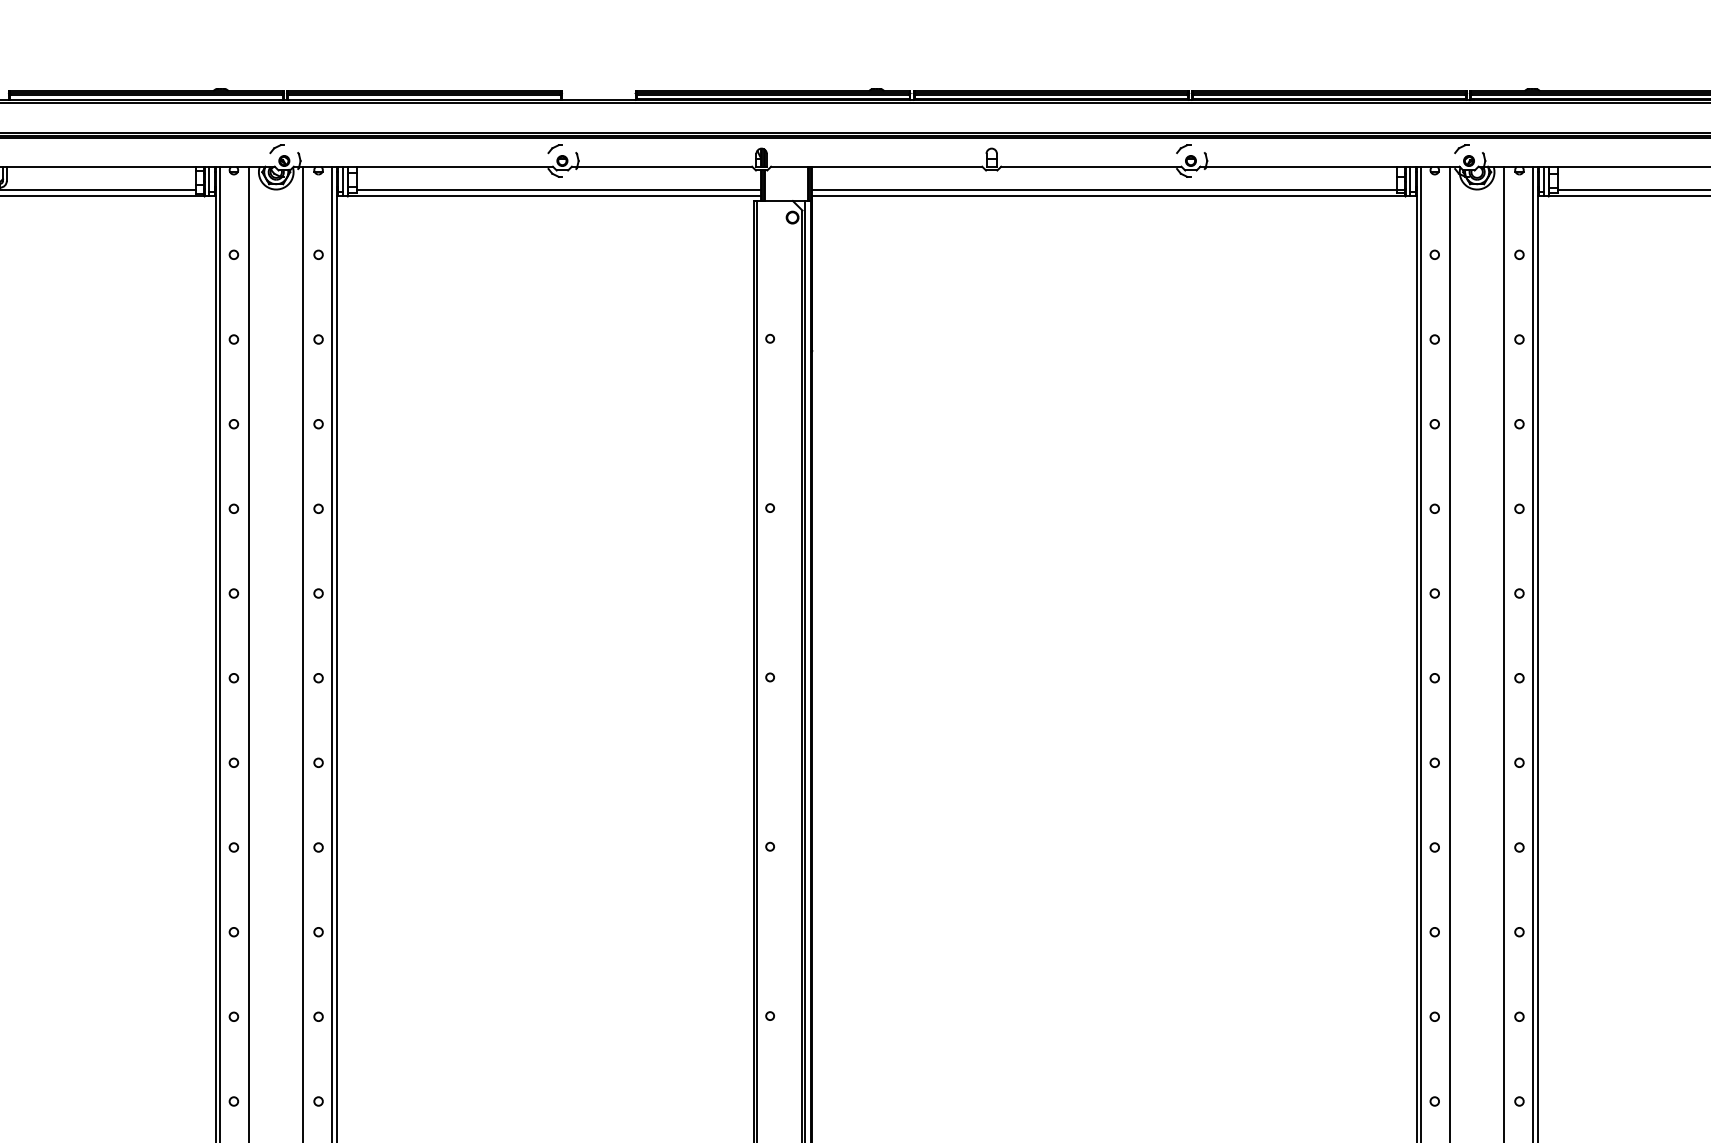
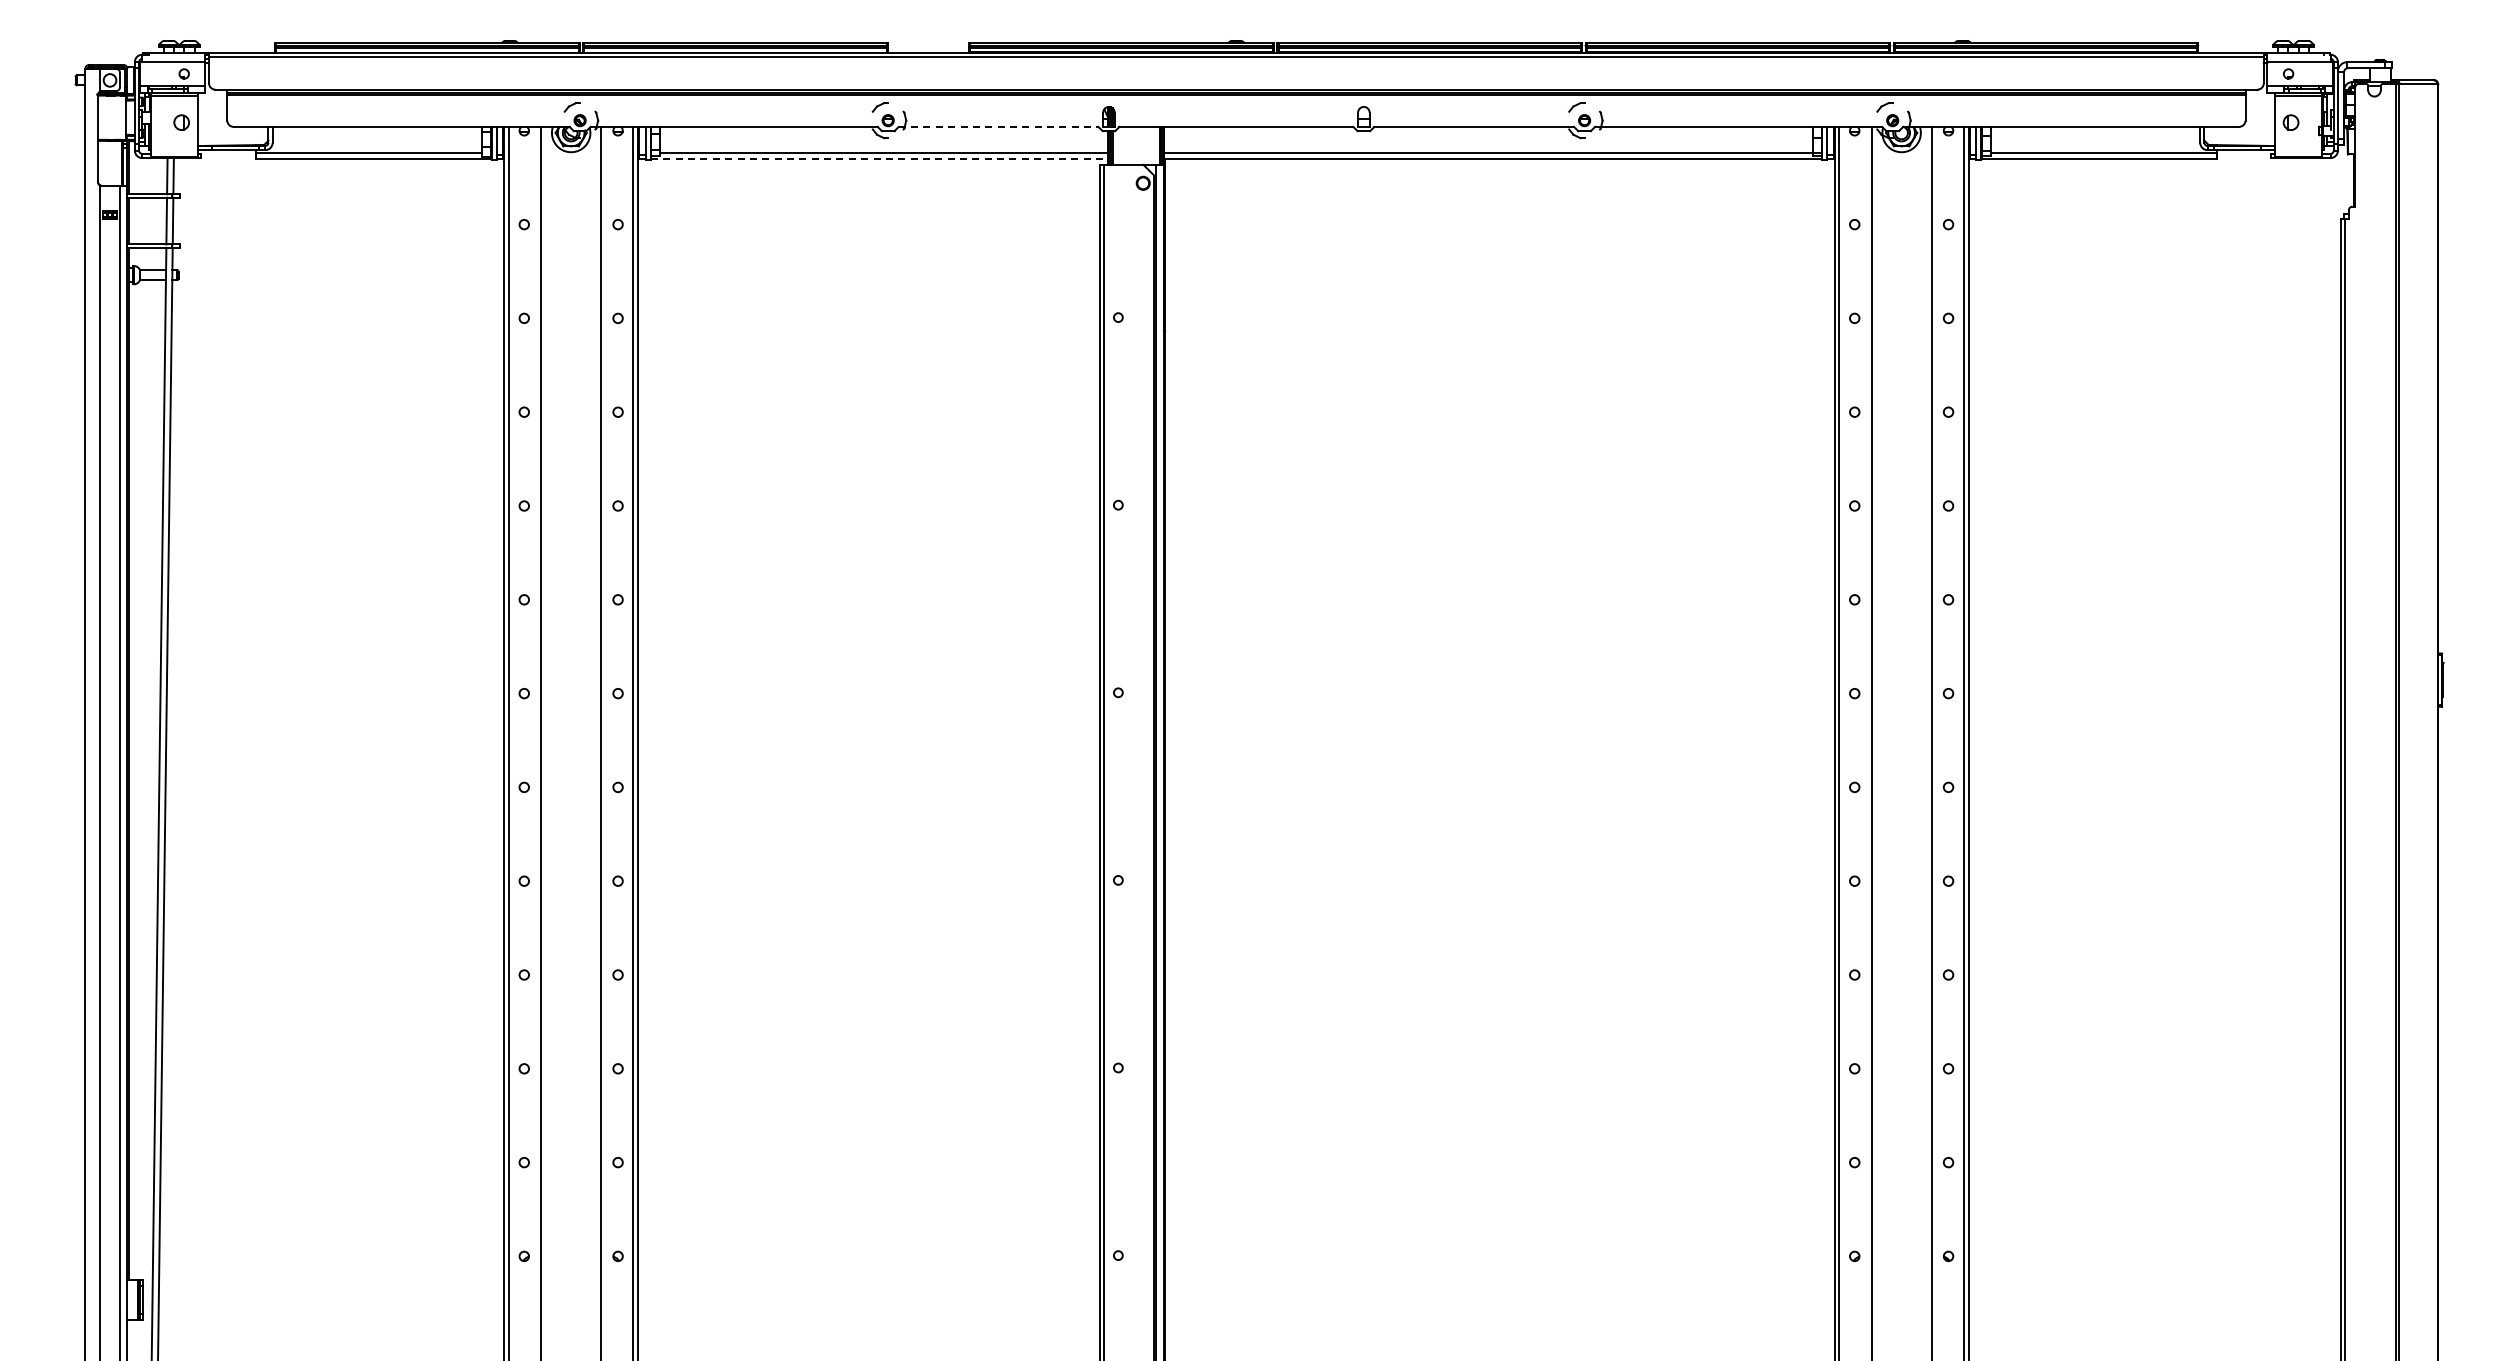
line: (661, 166) -> (998, 126), solid -> dashed
line: (554, 195) -> (879, 158), solid -> dashed

